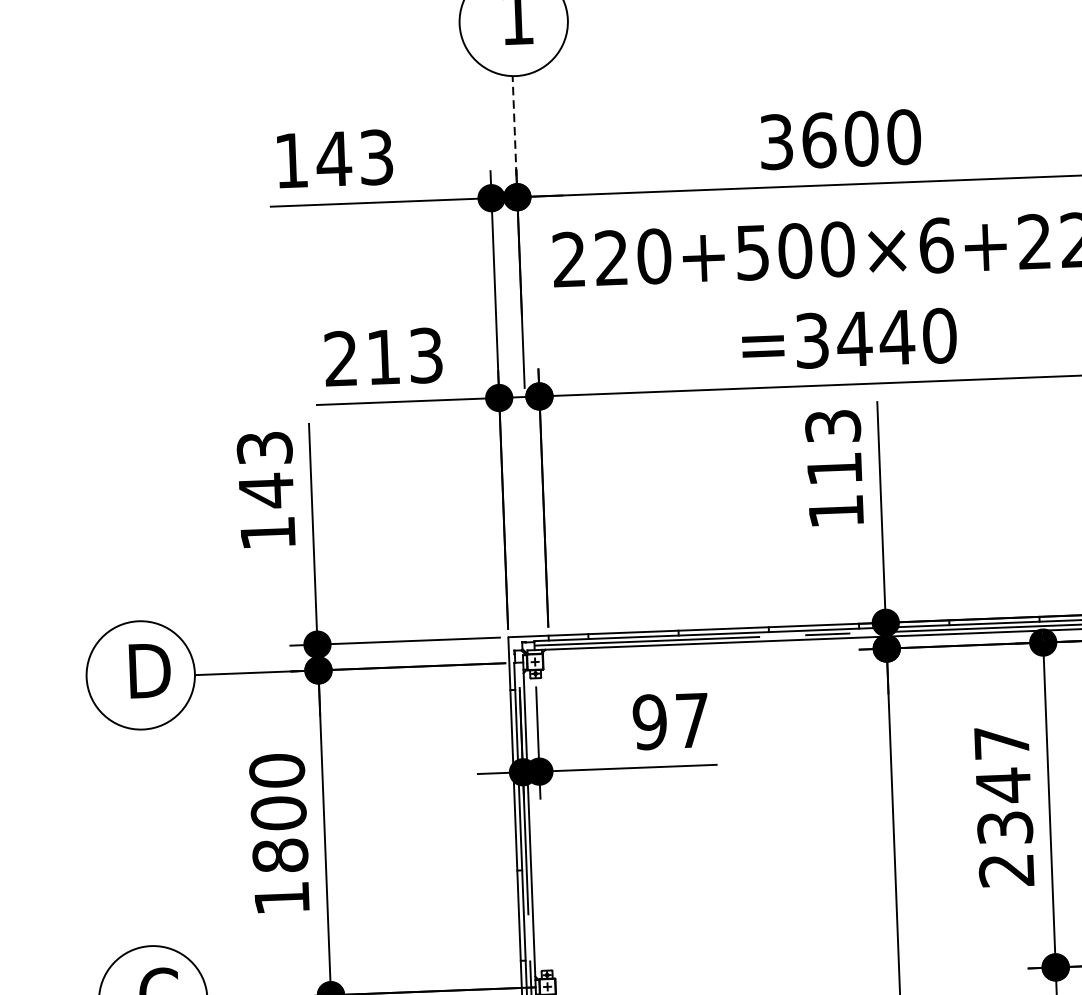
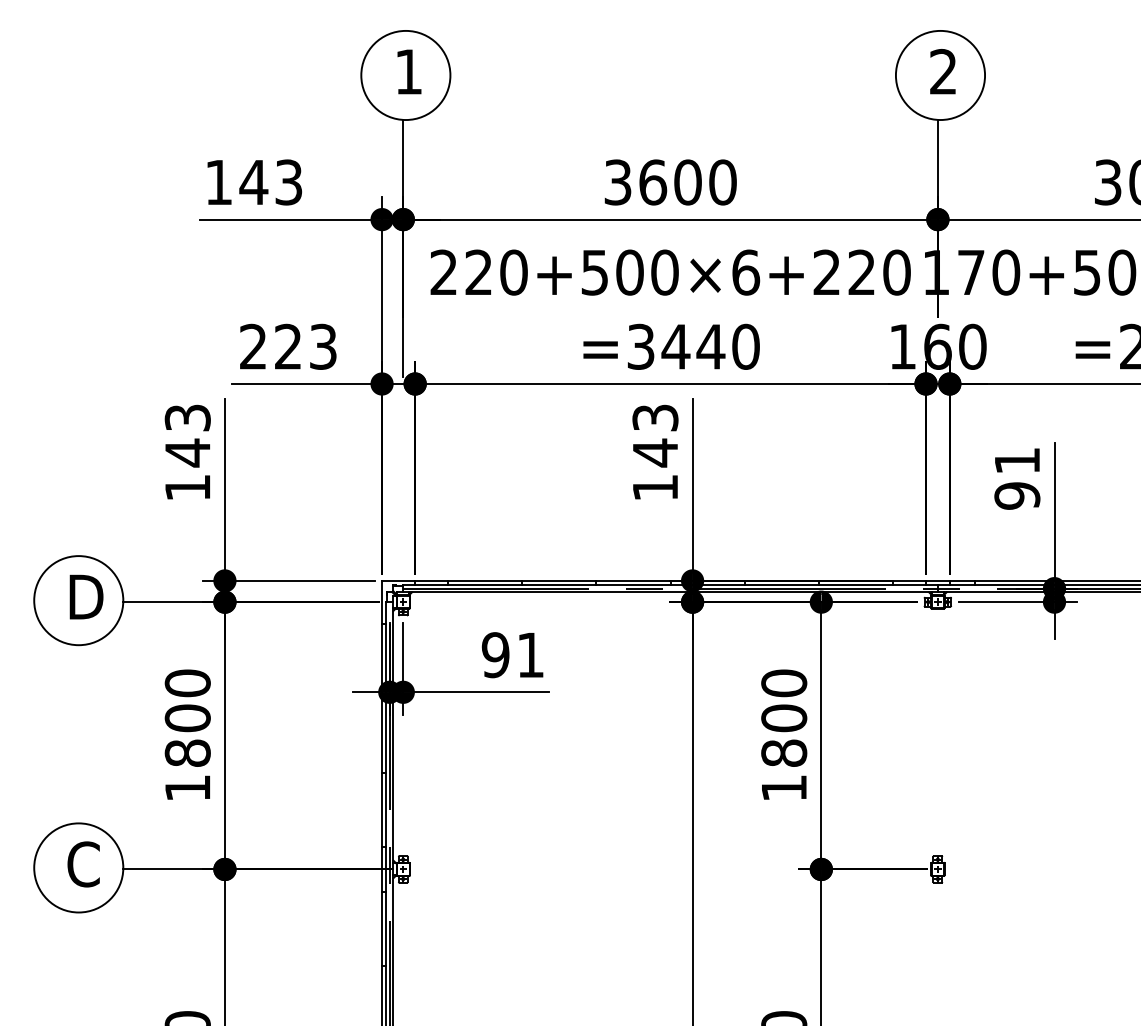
line: (514, 125) -> (403, 160), dashed -> solid
text: (382, 356) -> (287, 346), 213 -> 223
text: (834, 468) -> (655, 452), 113 -> 143
text: (692, 719) -> (530, 654), 97 -> 91
text: (1004, 806) -> (784, 735), 2347 -> 1800

